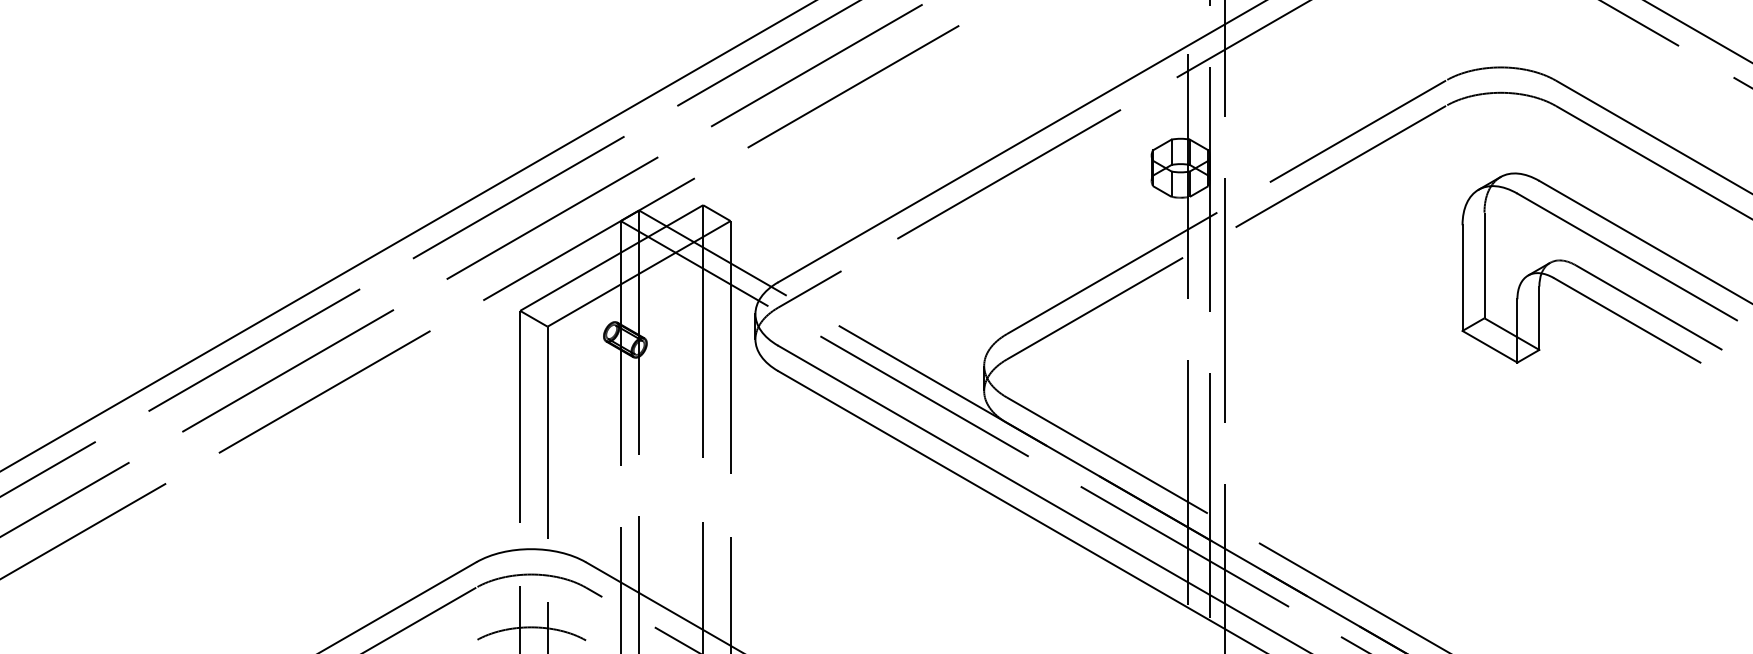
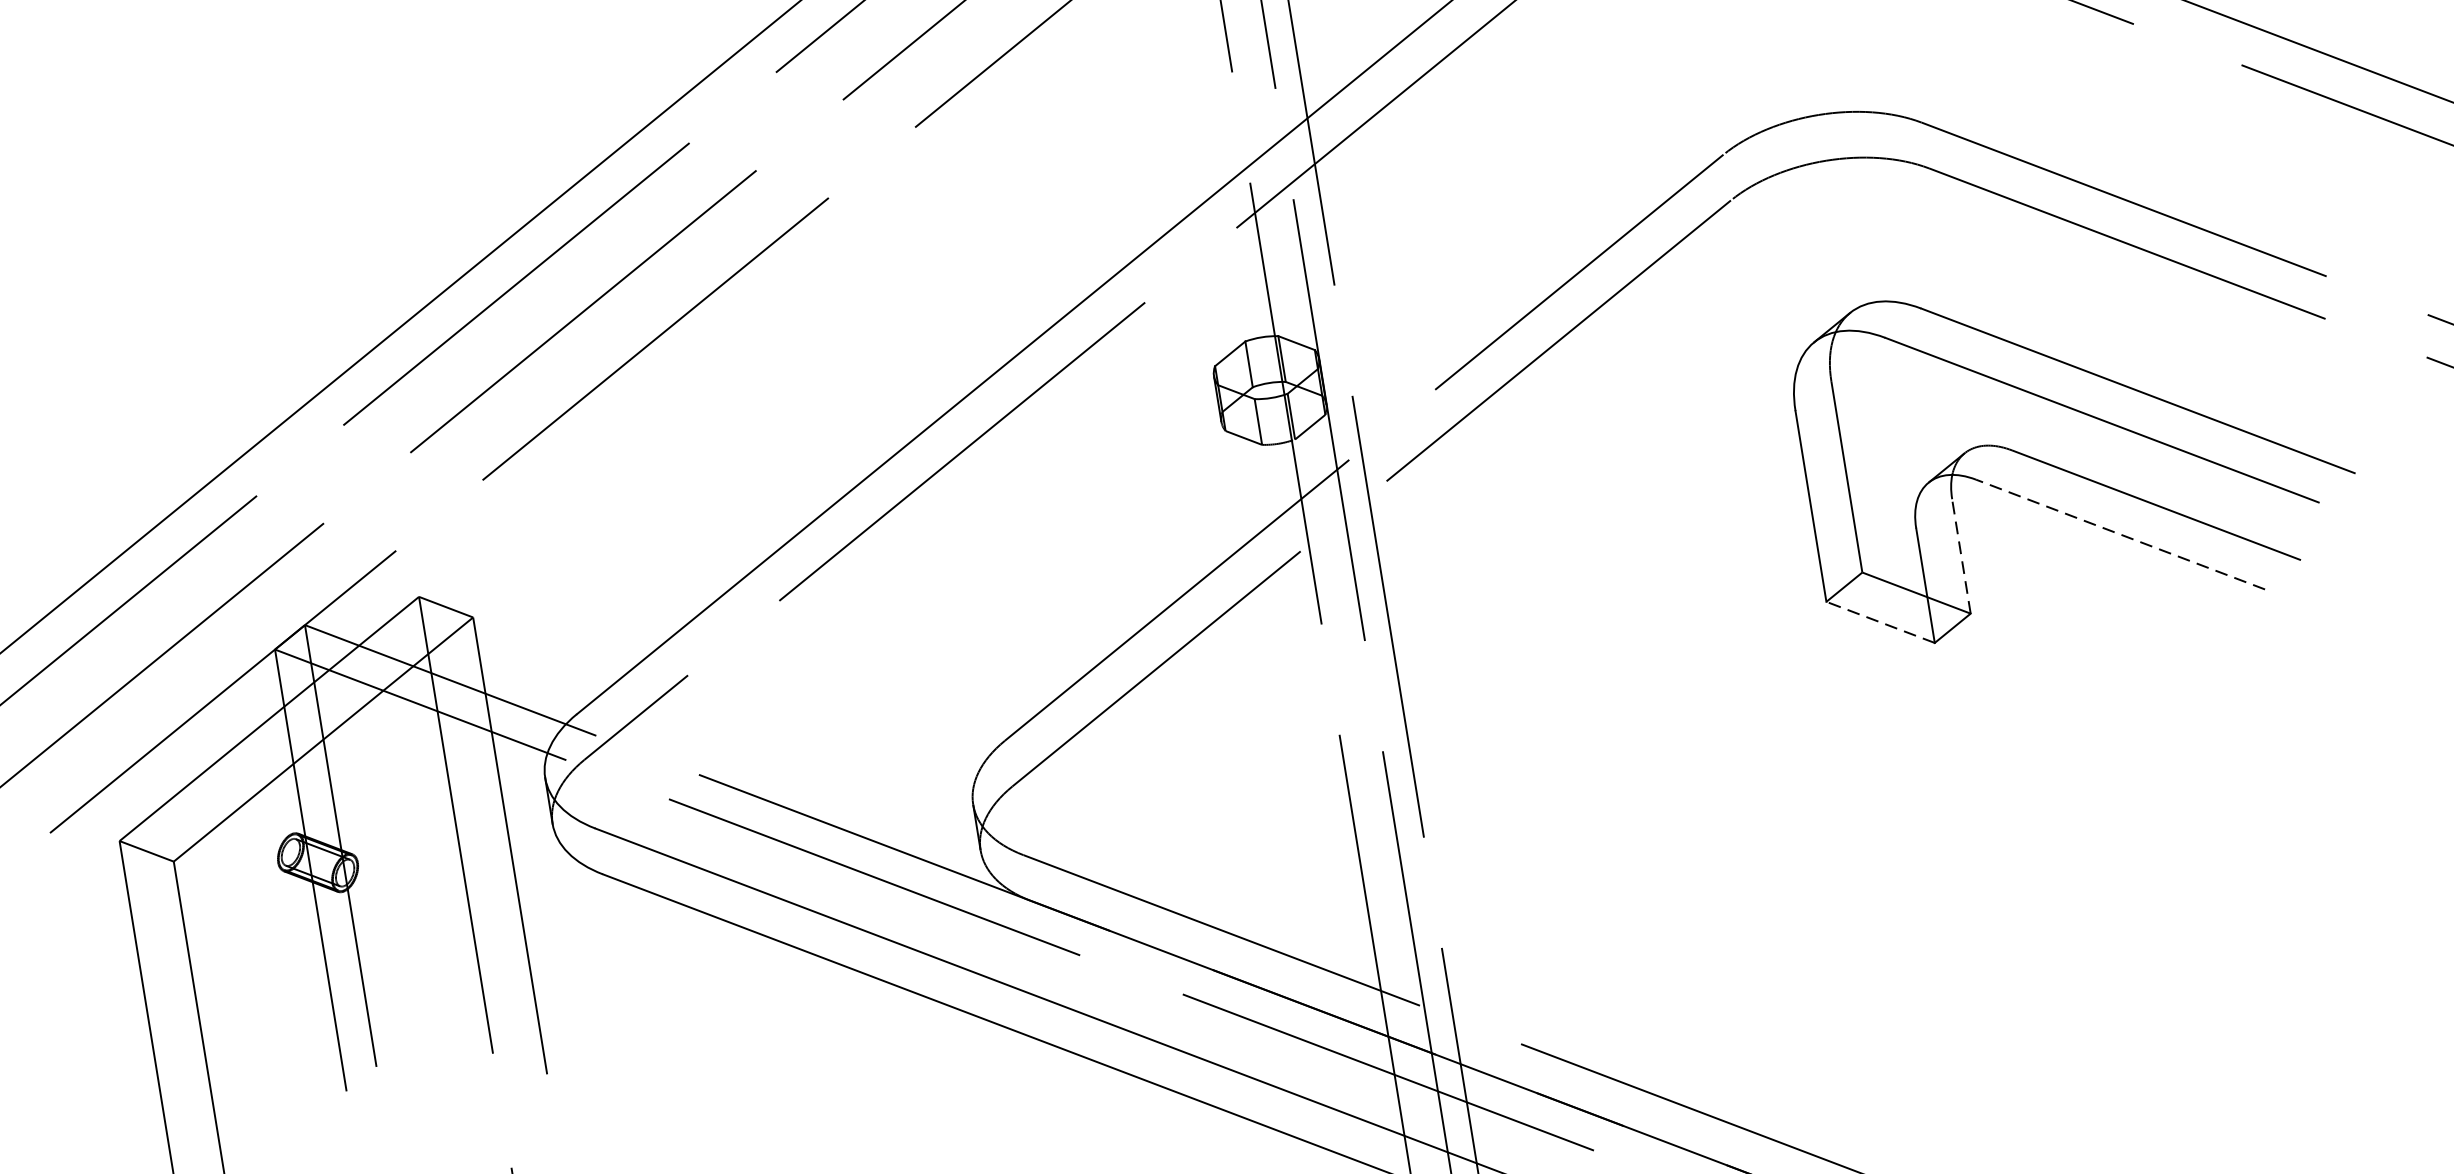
line: (1539, 318) -> (1961, 556), solid -> dashed
line: (1627, 320) -> (2121, 534), solid -> dashed
line: (1489, 346) -> (1879, 621), solid -> dashed

